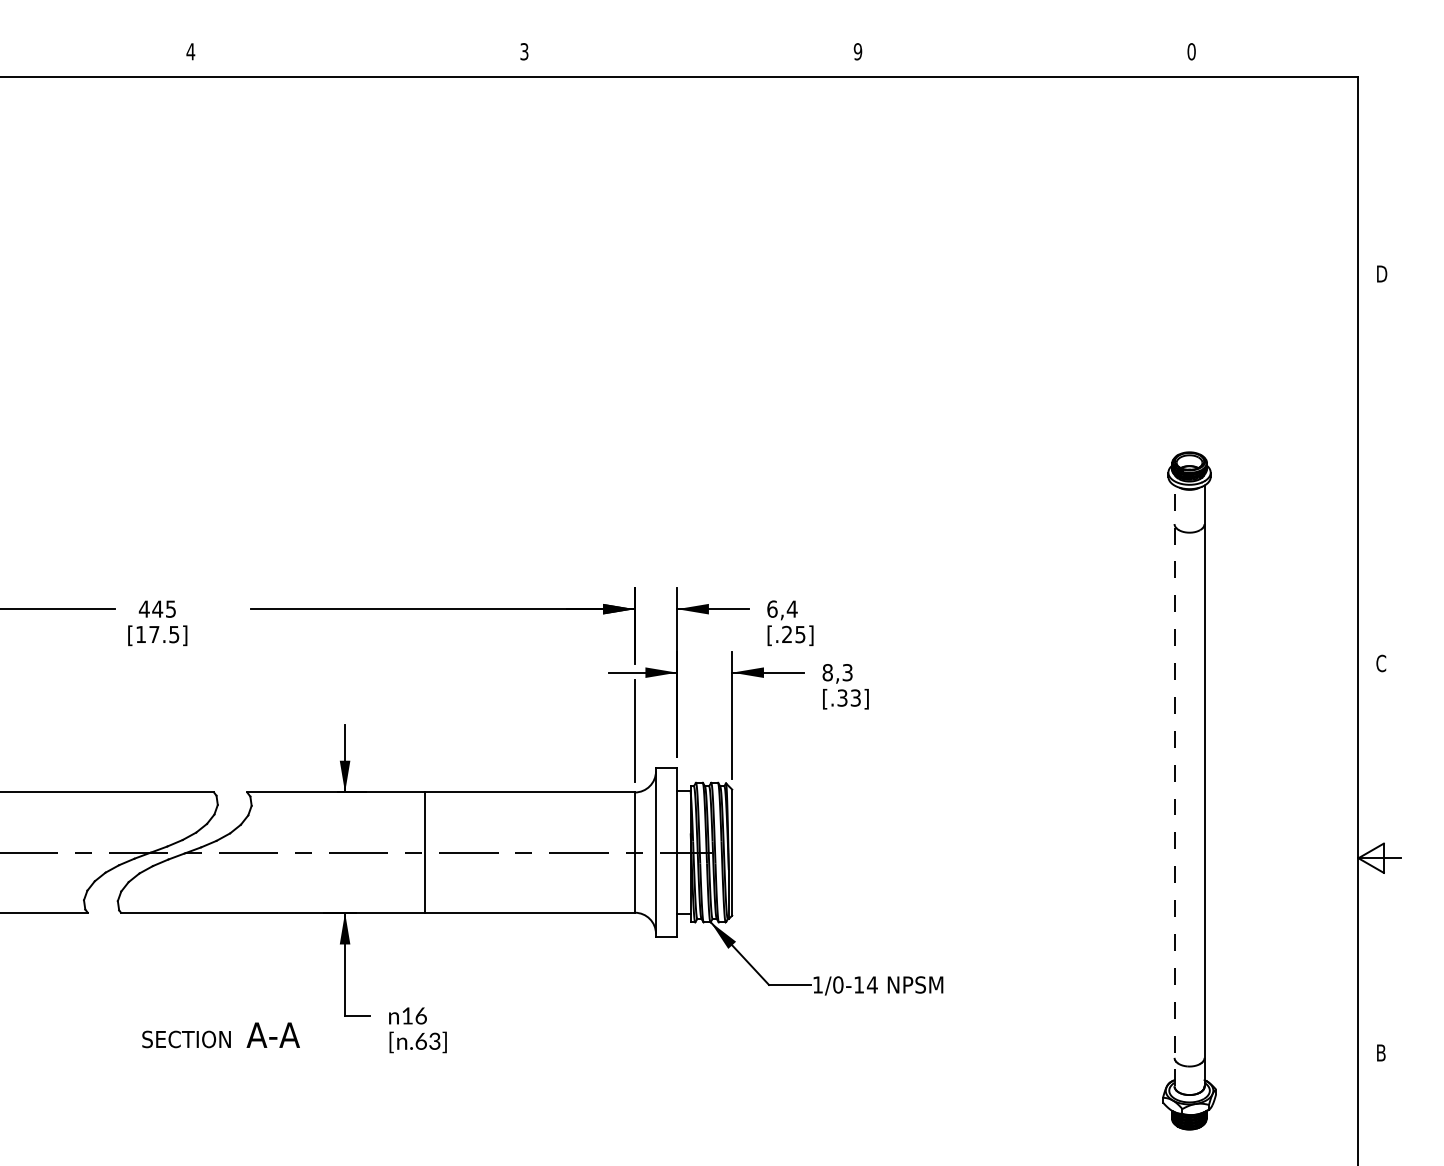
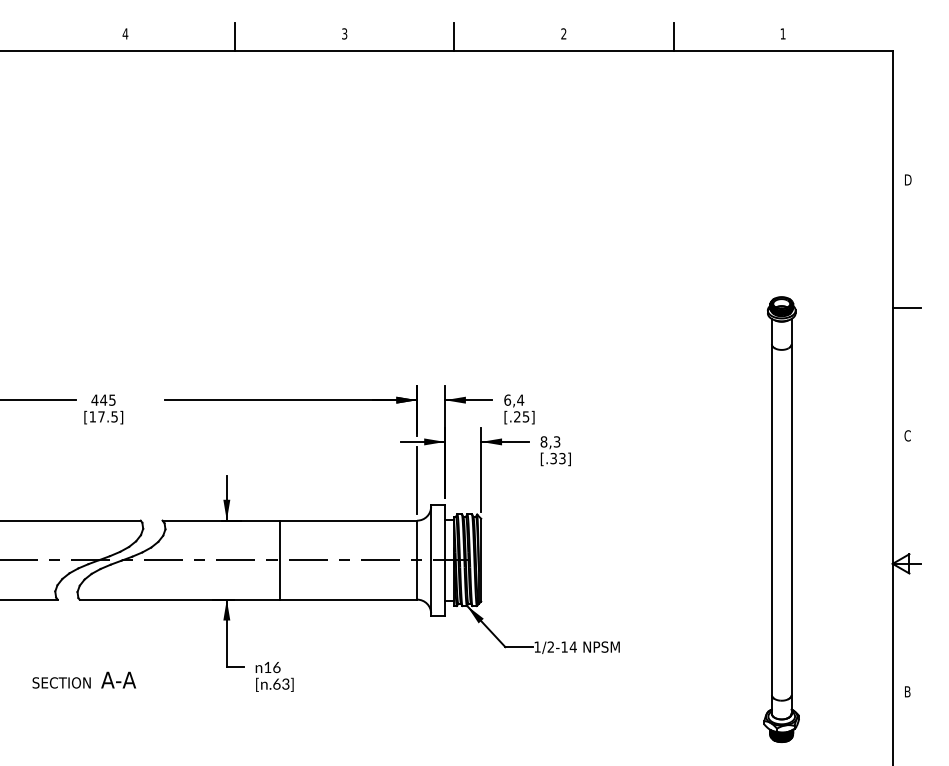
text: (857, 51) -> (563, 33), 9 -> 2
text: (1190, 51) -> (782, 33), 0 -> 1
line: (358, 55) -> (235, 36), added
line: (691, 55) -> (454, 36), added
line: (1024, 55) -> (673, 36), added
line: (1379, 468) -> (906, 307), added
line: (1174, 784) -> (771, 515), dashed -> solid
text: (837, 984) -> (550, 646), 1/0-14 -> 1/2-14
text: (221, 1034) -> (84, 679), moved

